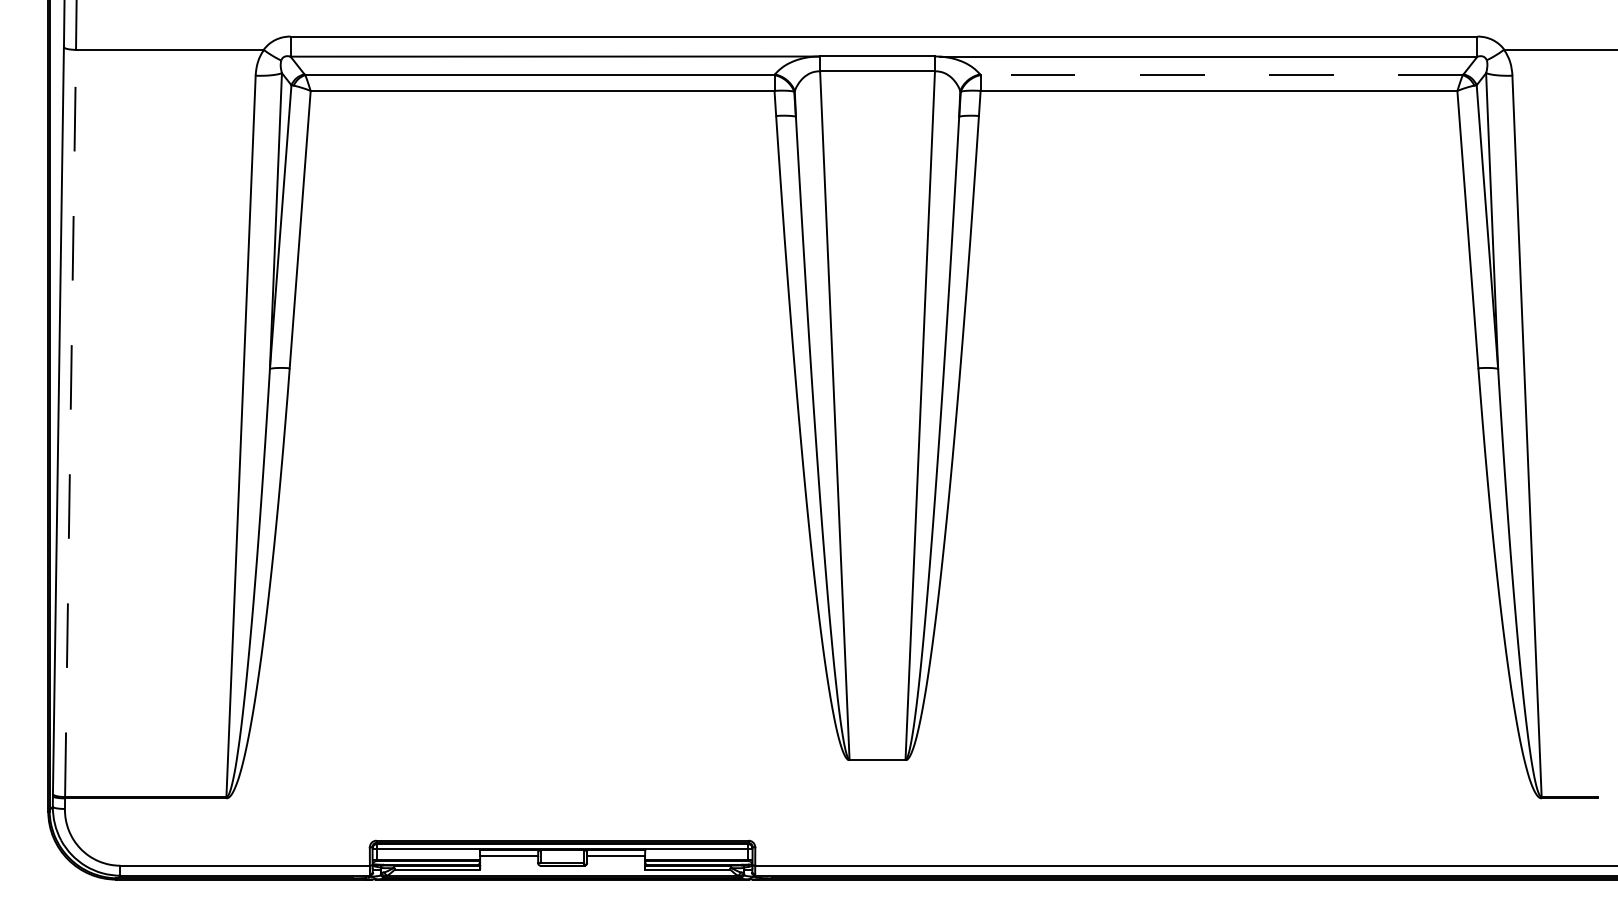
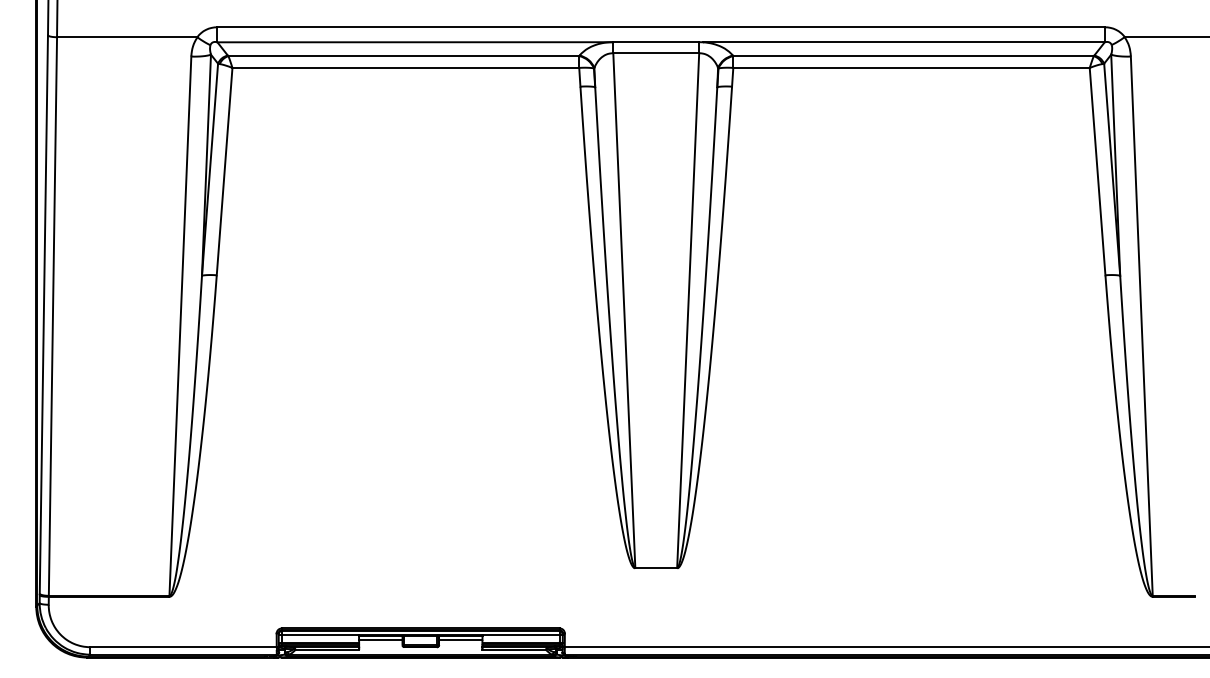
line: (1221, 75) -> (913, 56), dashed -> solid
line: (69, 423) -> (52, 316), dashed -> solid

